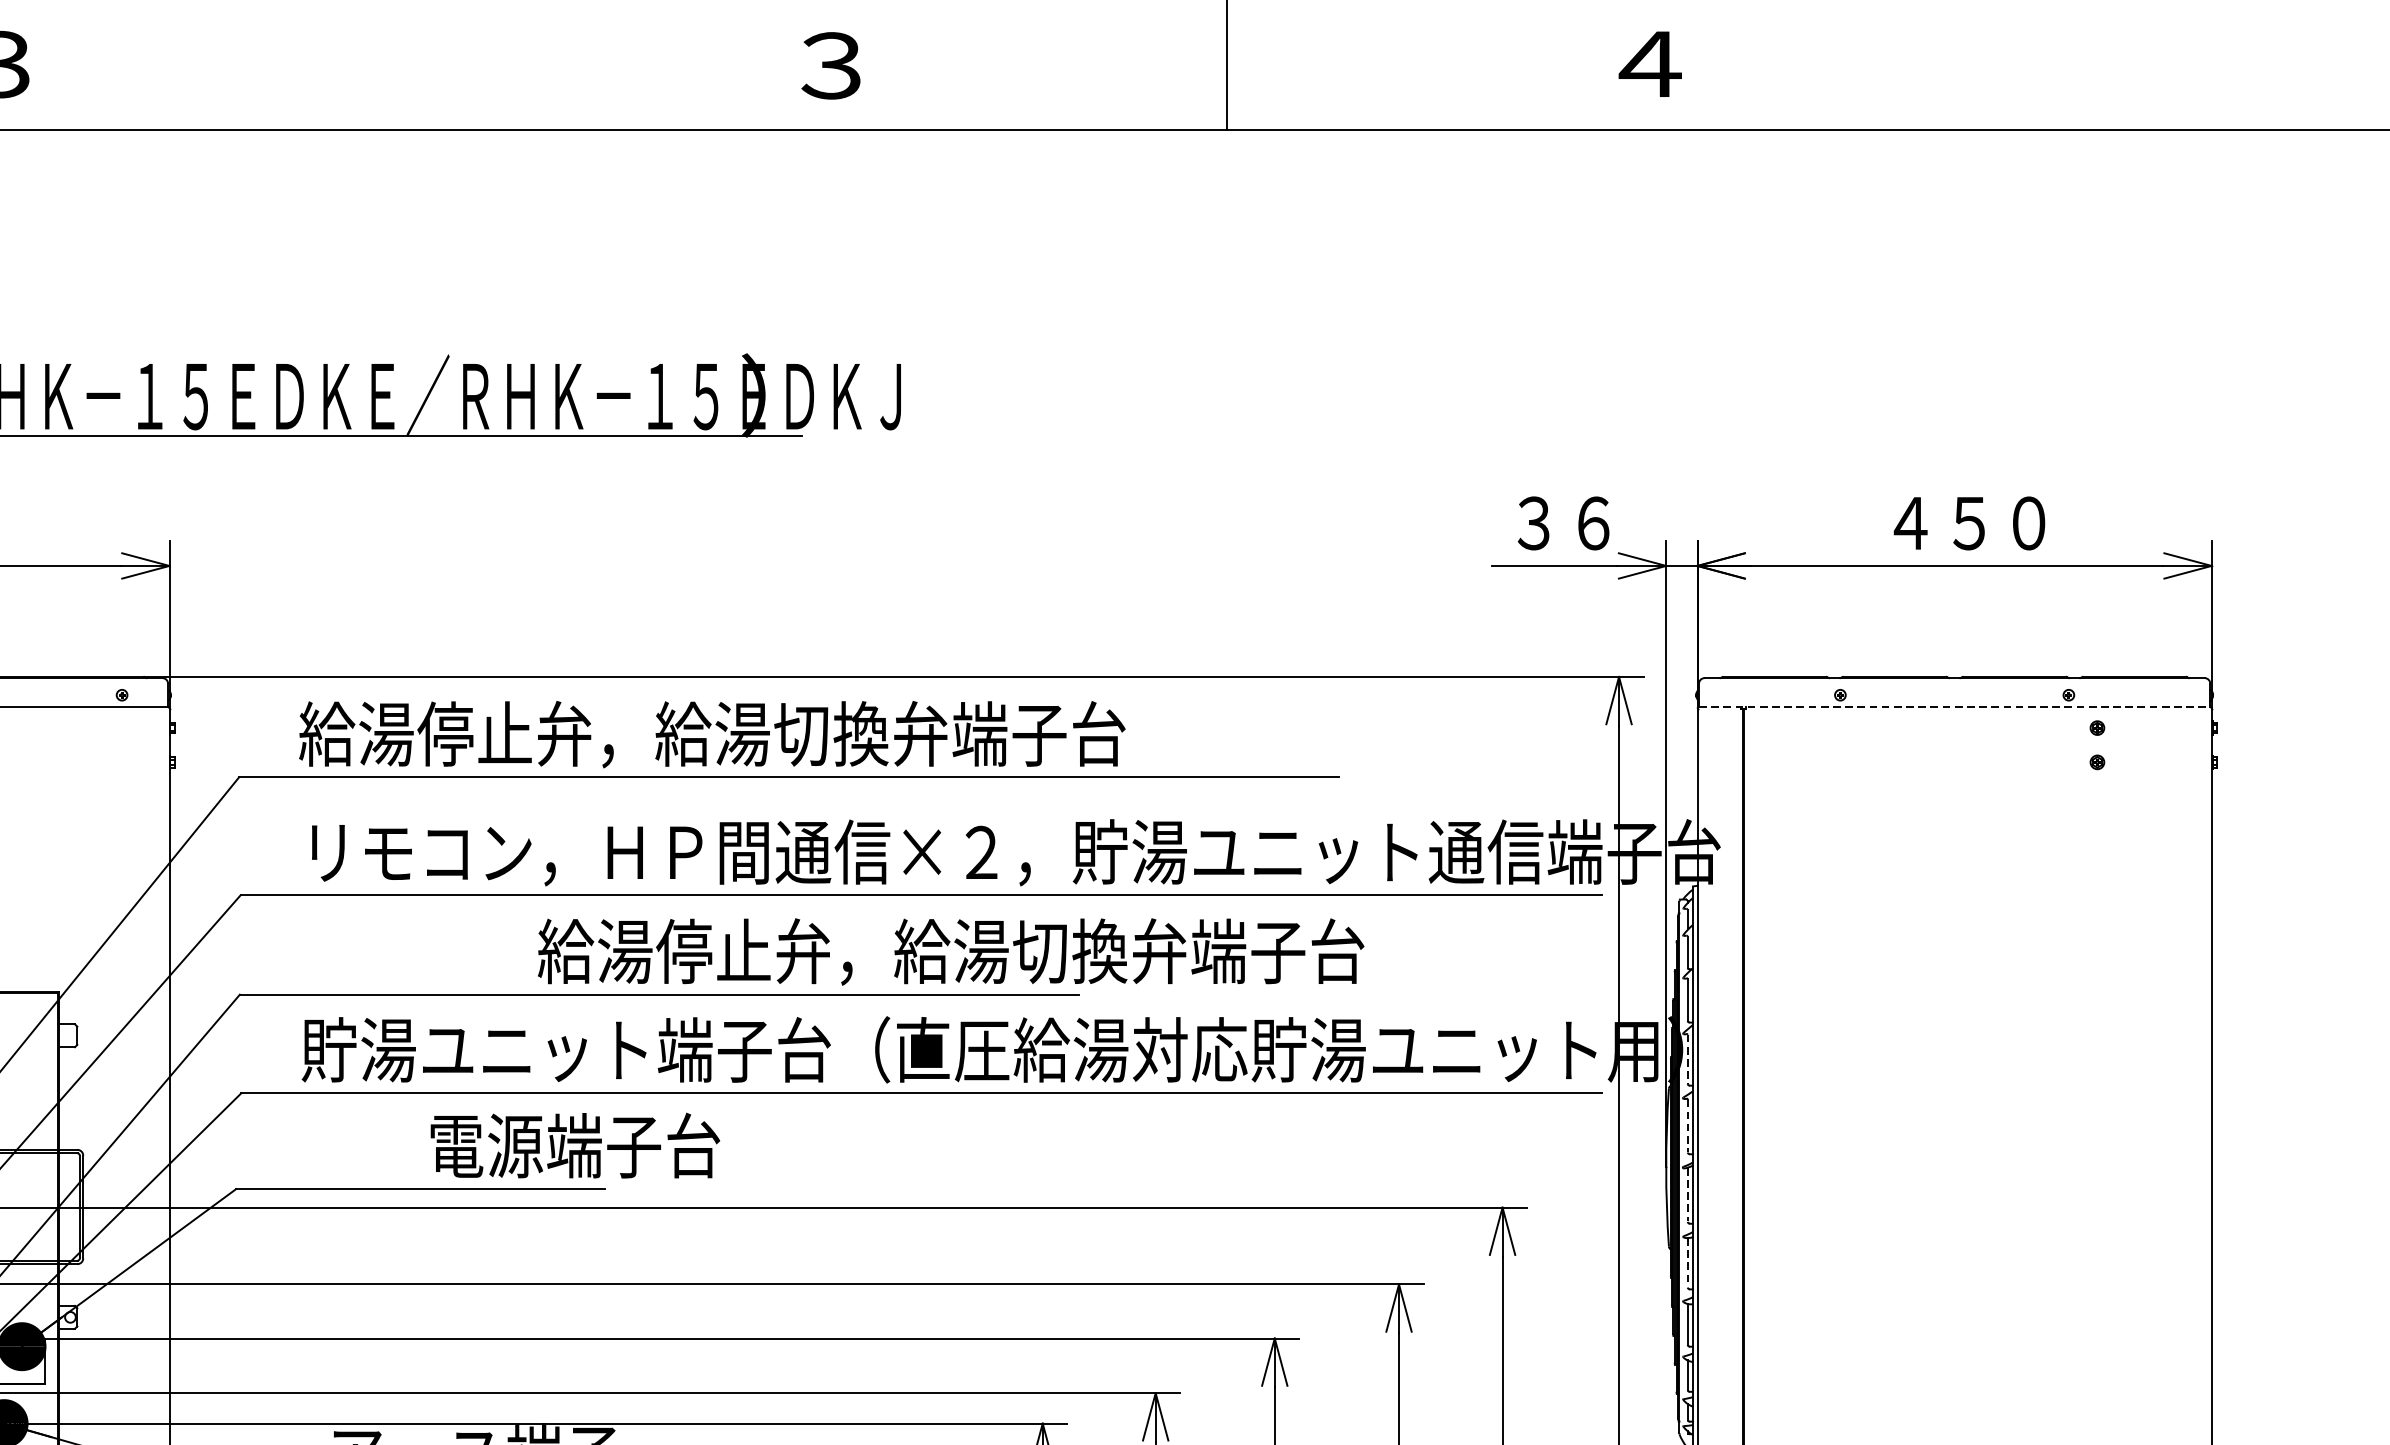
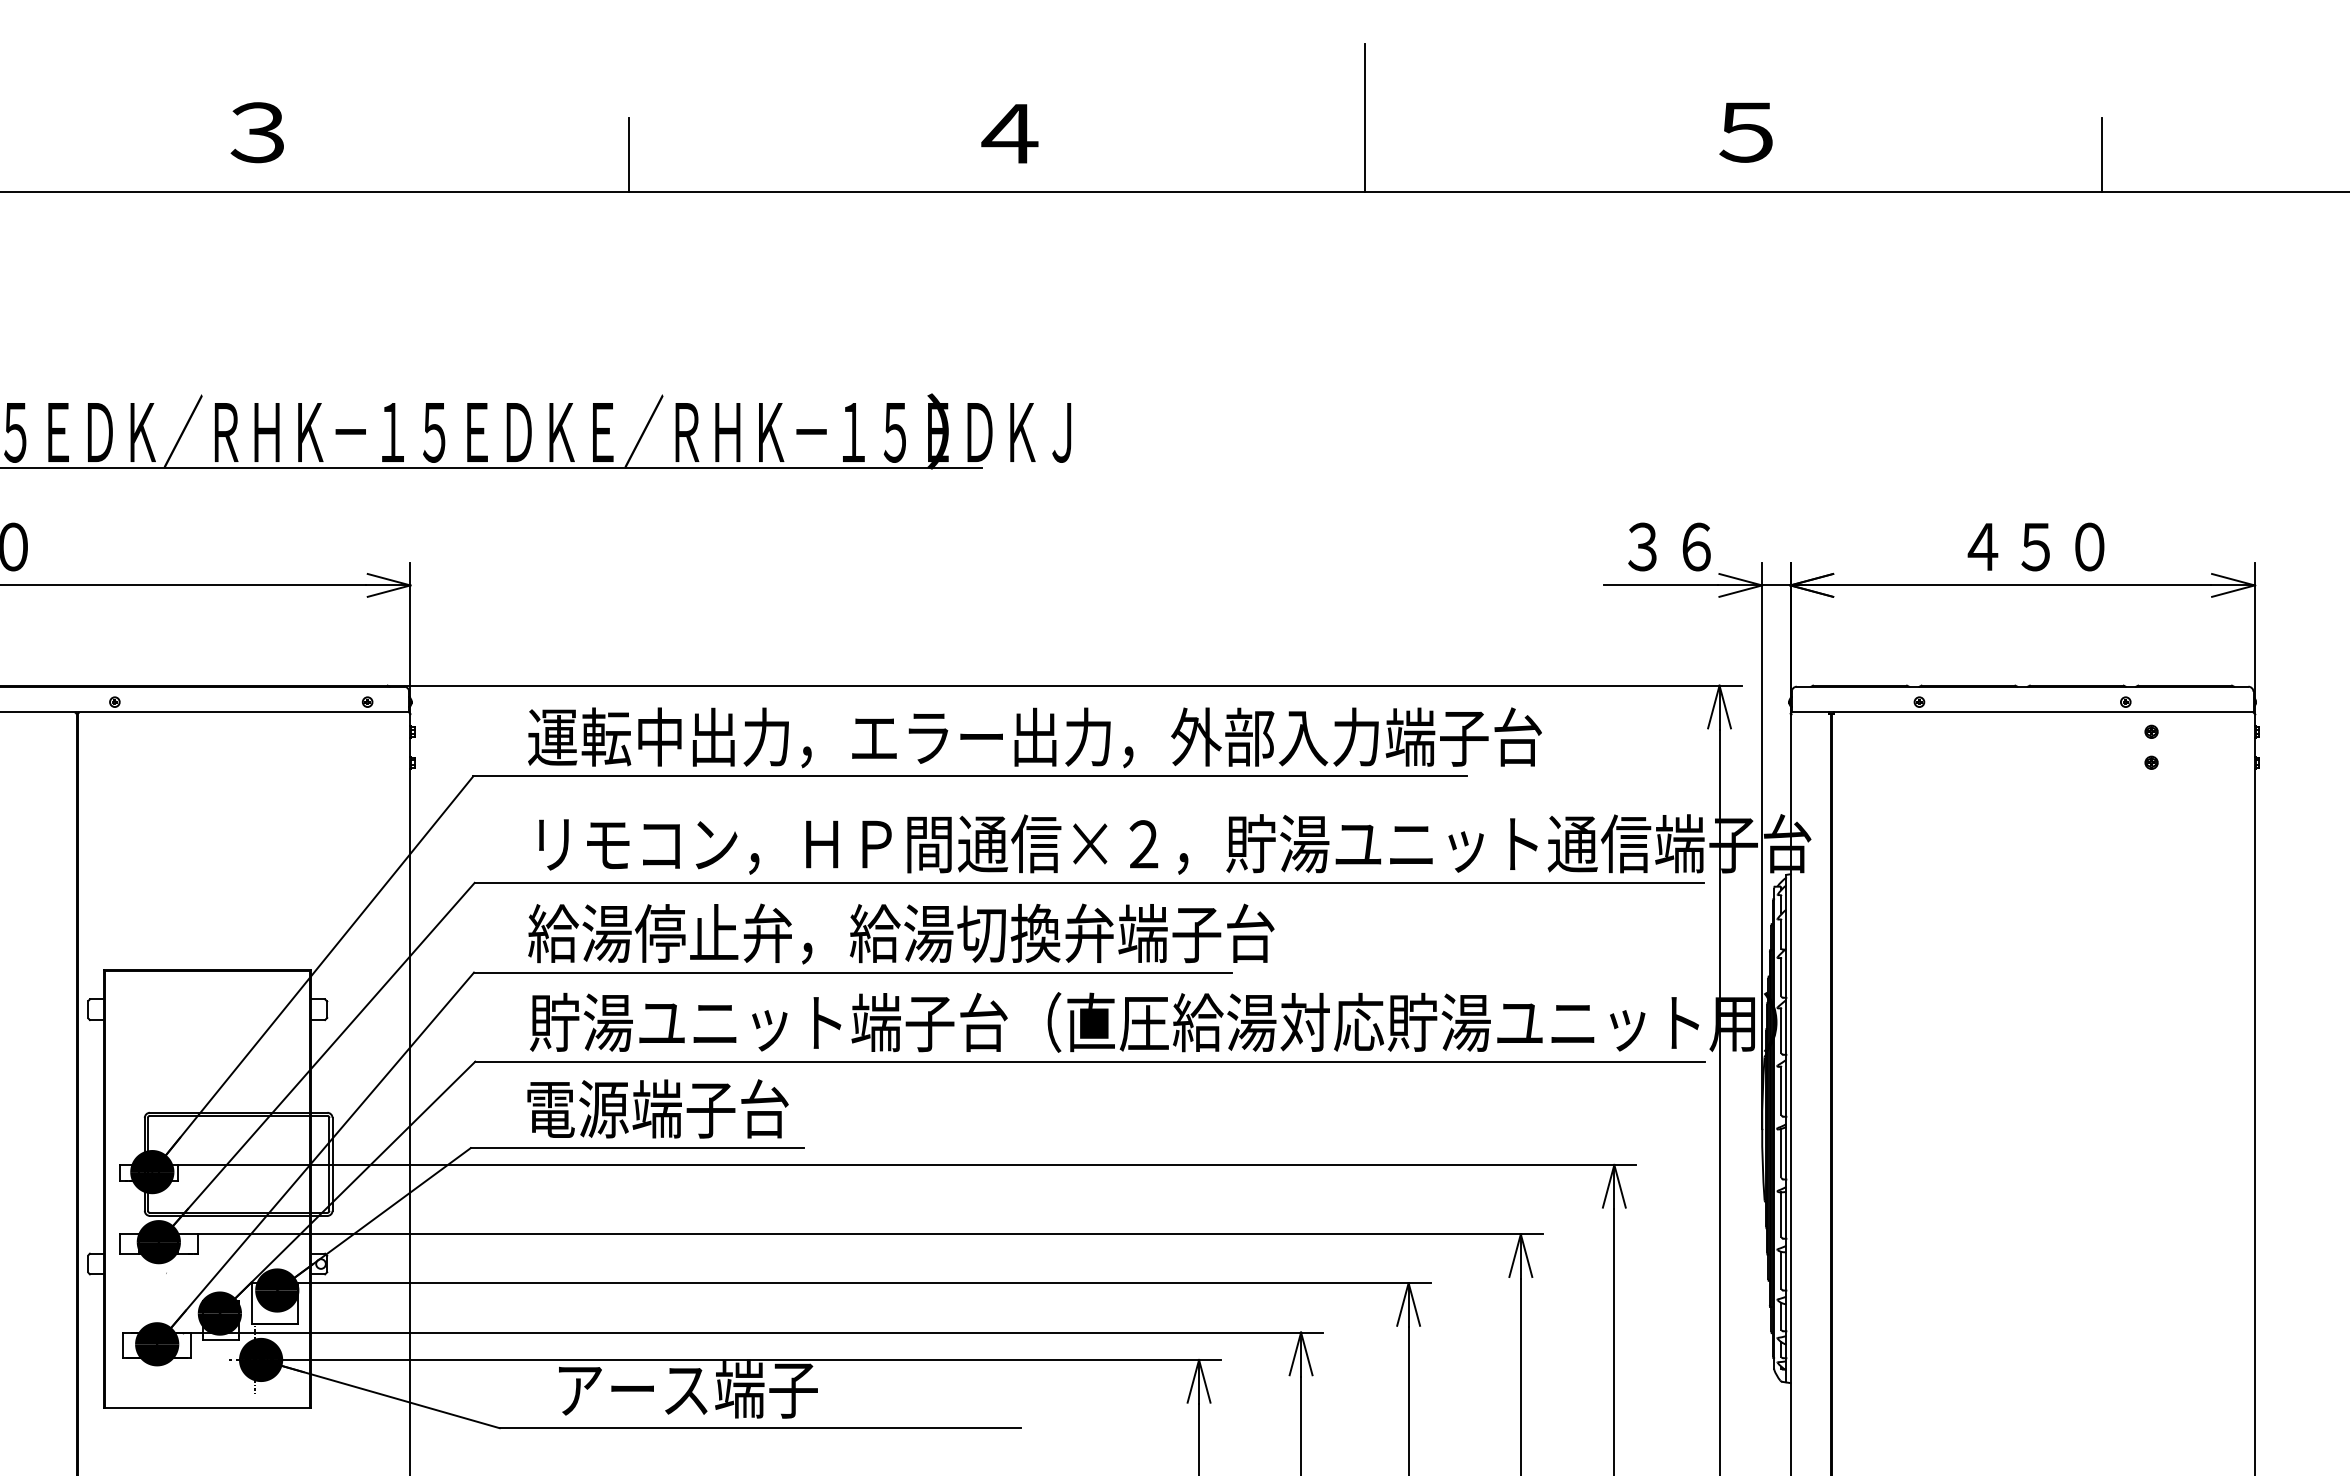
text: (1650, 64) -> (1747, 132), ４ -> ５
text: (832, 65) -> (1009, 133), ３ -> ４
line: (410, 88) -> (628, 154), added
line: (2043, 88) -> (2102, 154), added
line: (1954, 706) -> (2022, 712), dashed -> solid
text: (860, 734) -> (1034, 737), 給湯停止弁，給湯切換弁端子台 -> 運転中出力，エラー出力，外部入力端子台
text: (951, 951) -> (901, 933), moved
line: (1687, 1059) -> (1781, 1031), dashed -> solid
line: (1687, 1125) -> (1781, 1090), dashed -> solid
text: (574, 1145) -> (657, 1108), moved
line: (1687, 1194) -> (1781, 1153), dashed -> solid
line: (1687, 1263) -> (1781, 1215), dashed -> solid

